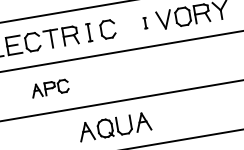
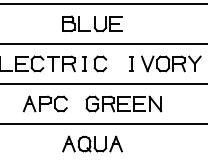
part: (145, 22) -> (131, 63), size x1.67
part: (143, 72) -> (123, 103), added
part: (49, 88) -> (44, 103), size x1.43

